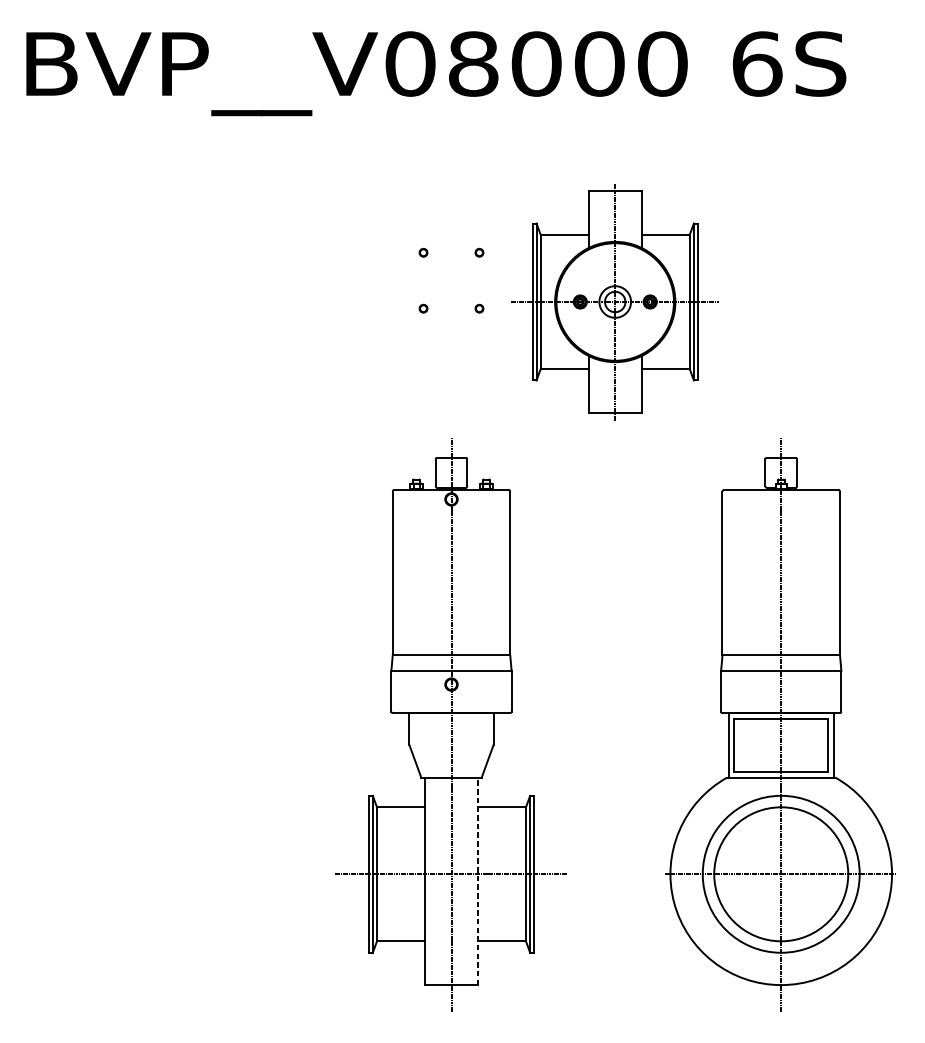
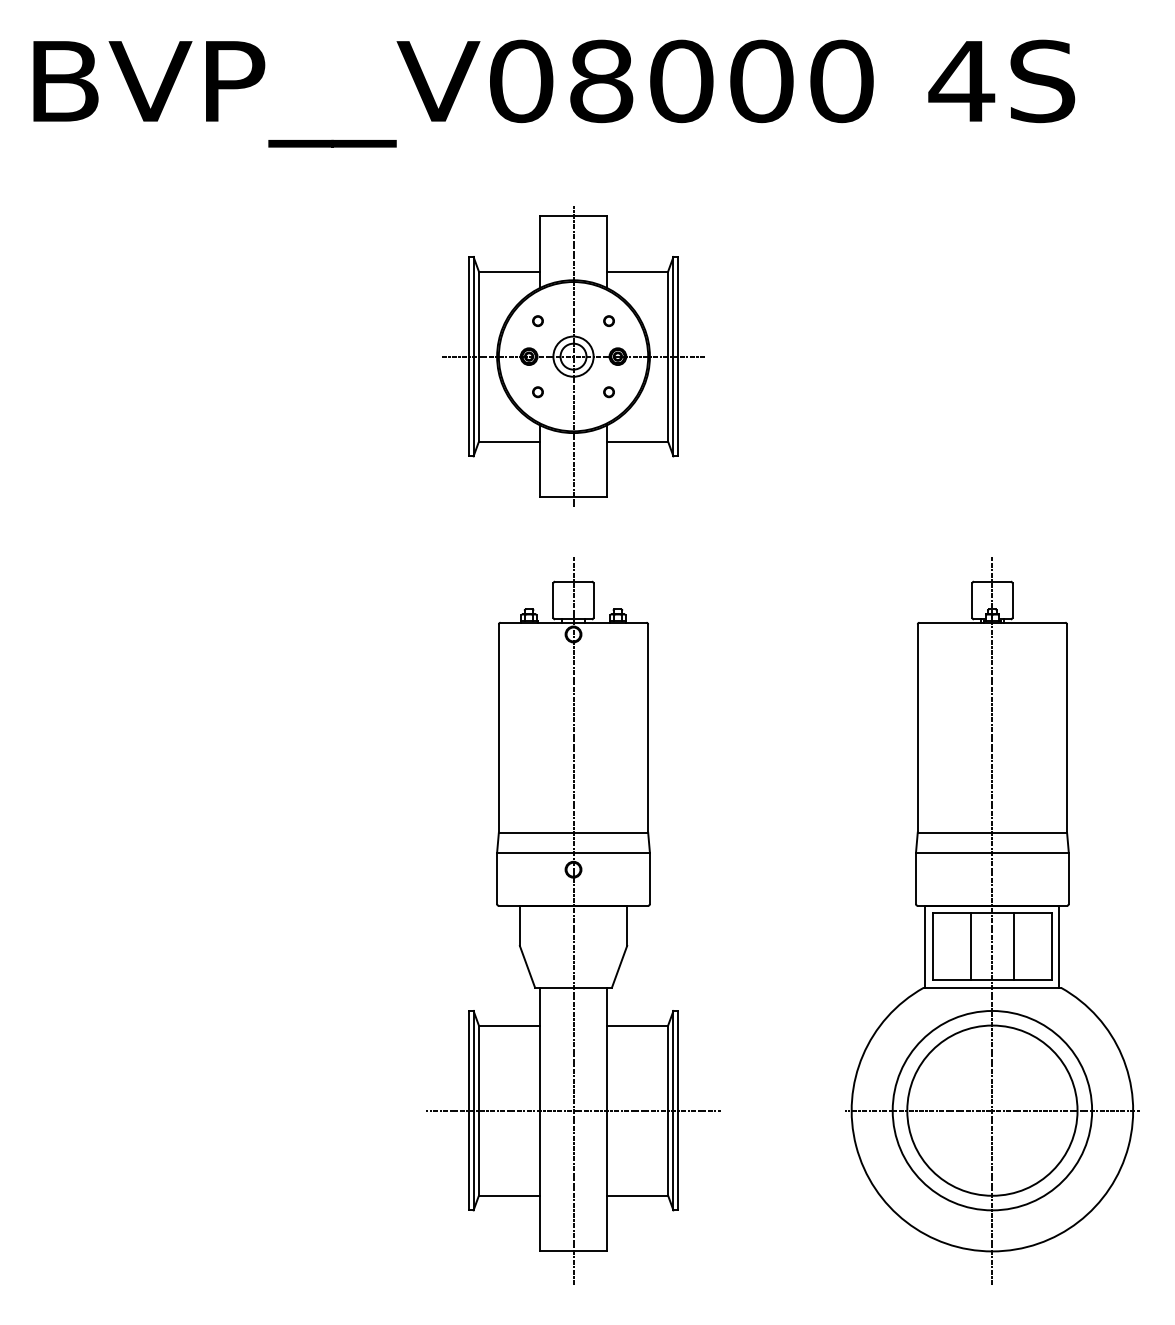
text: (756, 64) -> (961, 81), 6S -> 4S
part: (615, 301) -> (573, 356), moved
line: (763, 745) -> (970, 946), added
line: (798, 745) -> (1014, 946), added
line: (478, 881) -> (607, 1119), dashed -> solid

